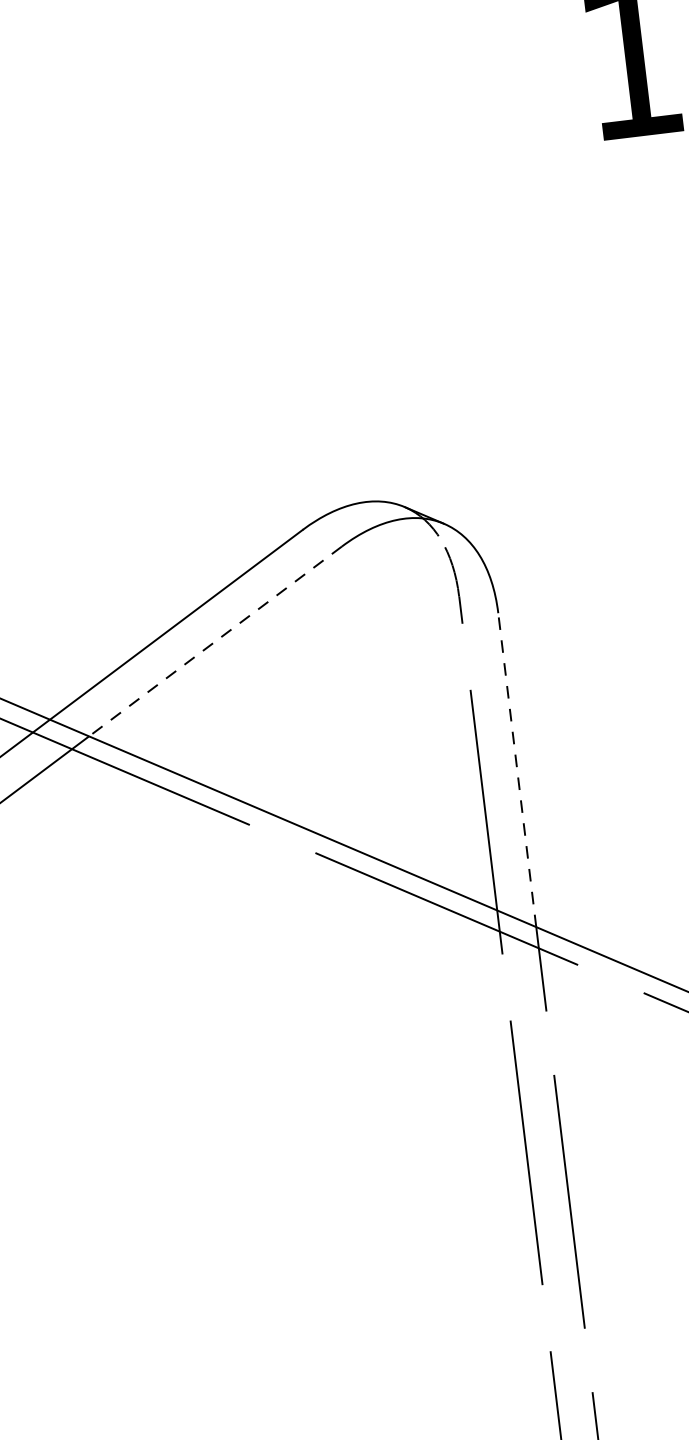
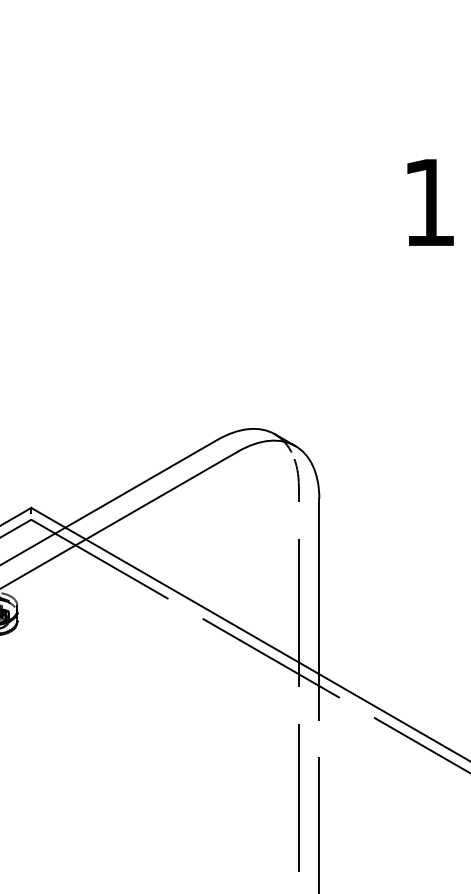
line: (214, 641) -> (161, 495), dashed -> solid
line: (517, 770) -> (319, 586), dashed -> solid

